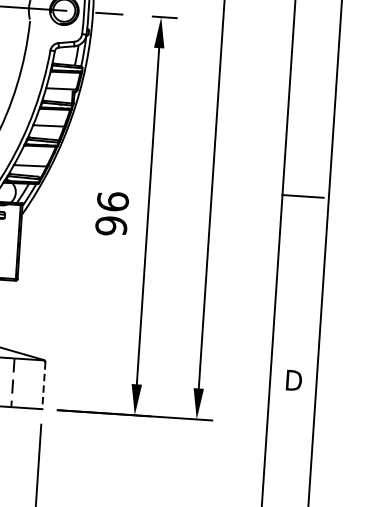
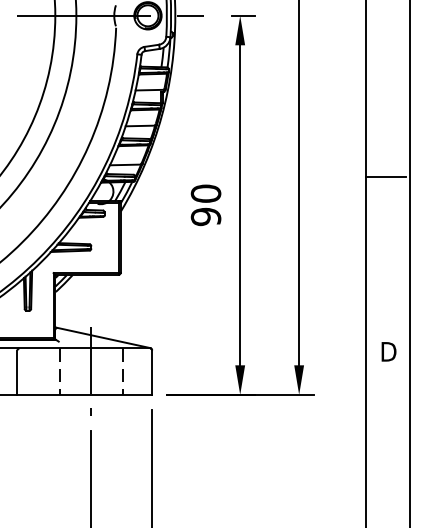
text: (112, 201) -> (205, 193), 96 -> 90
line: (44, 386) -> (152, 373), dashed -> solid

